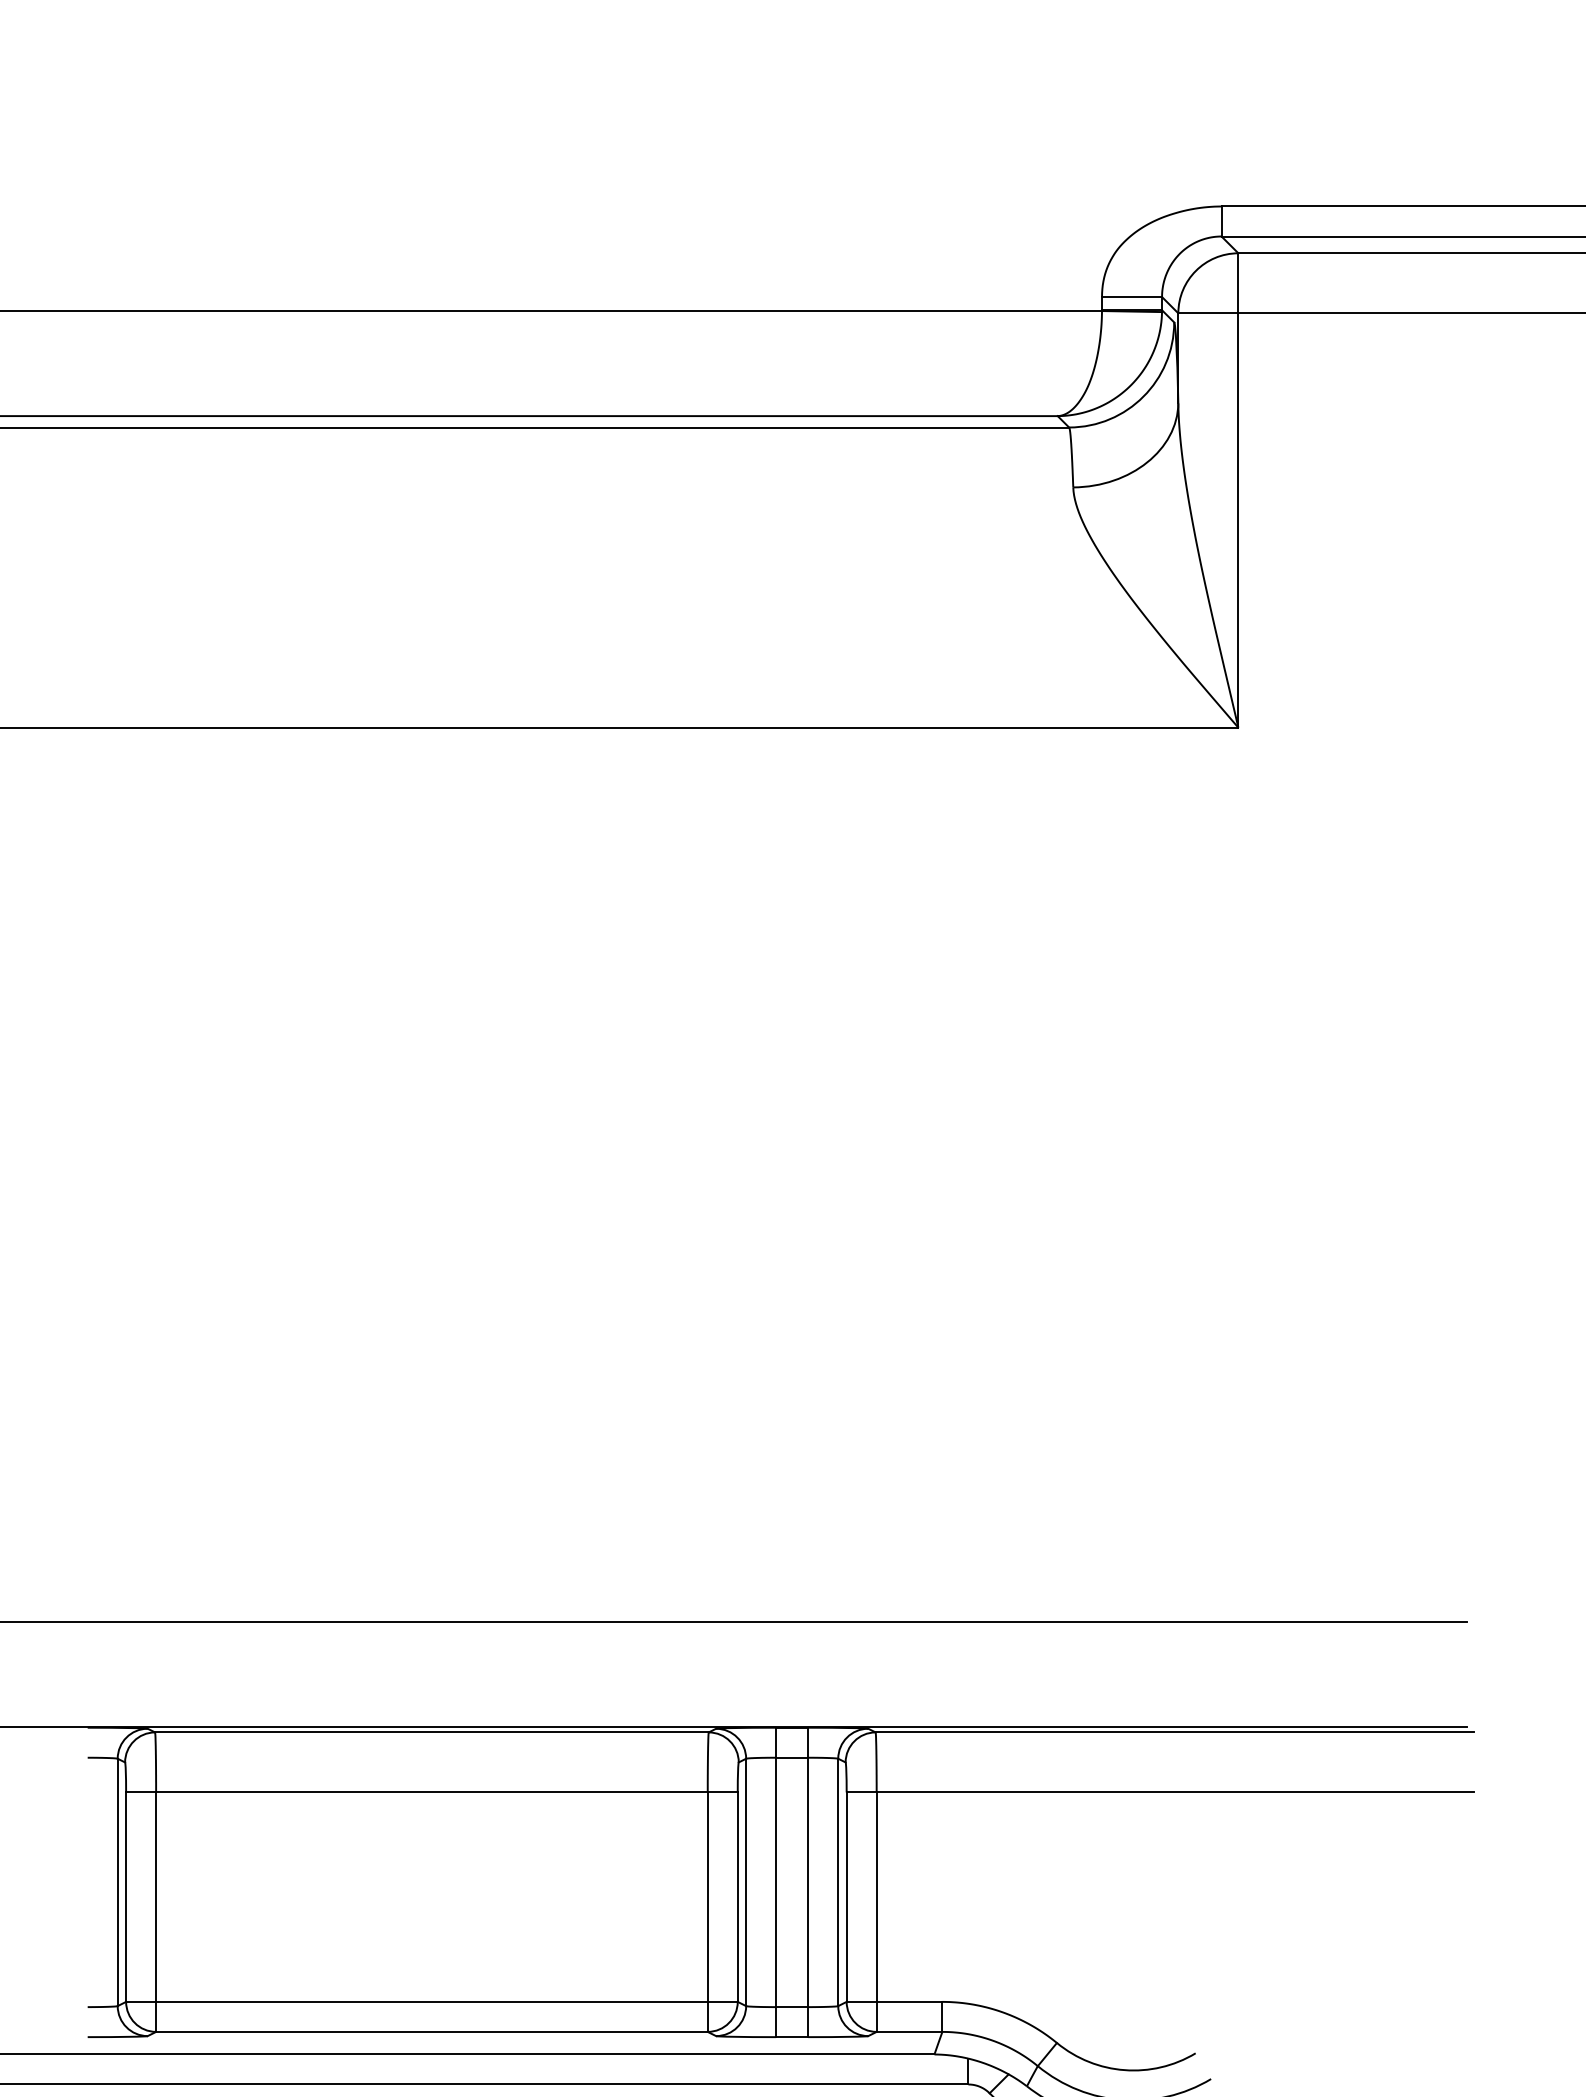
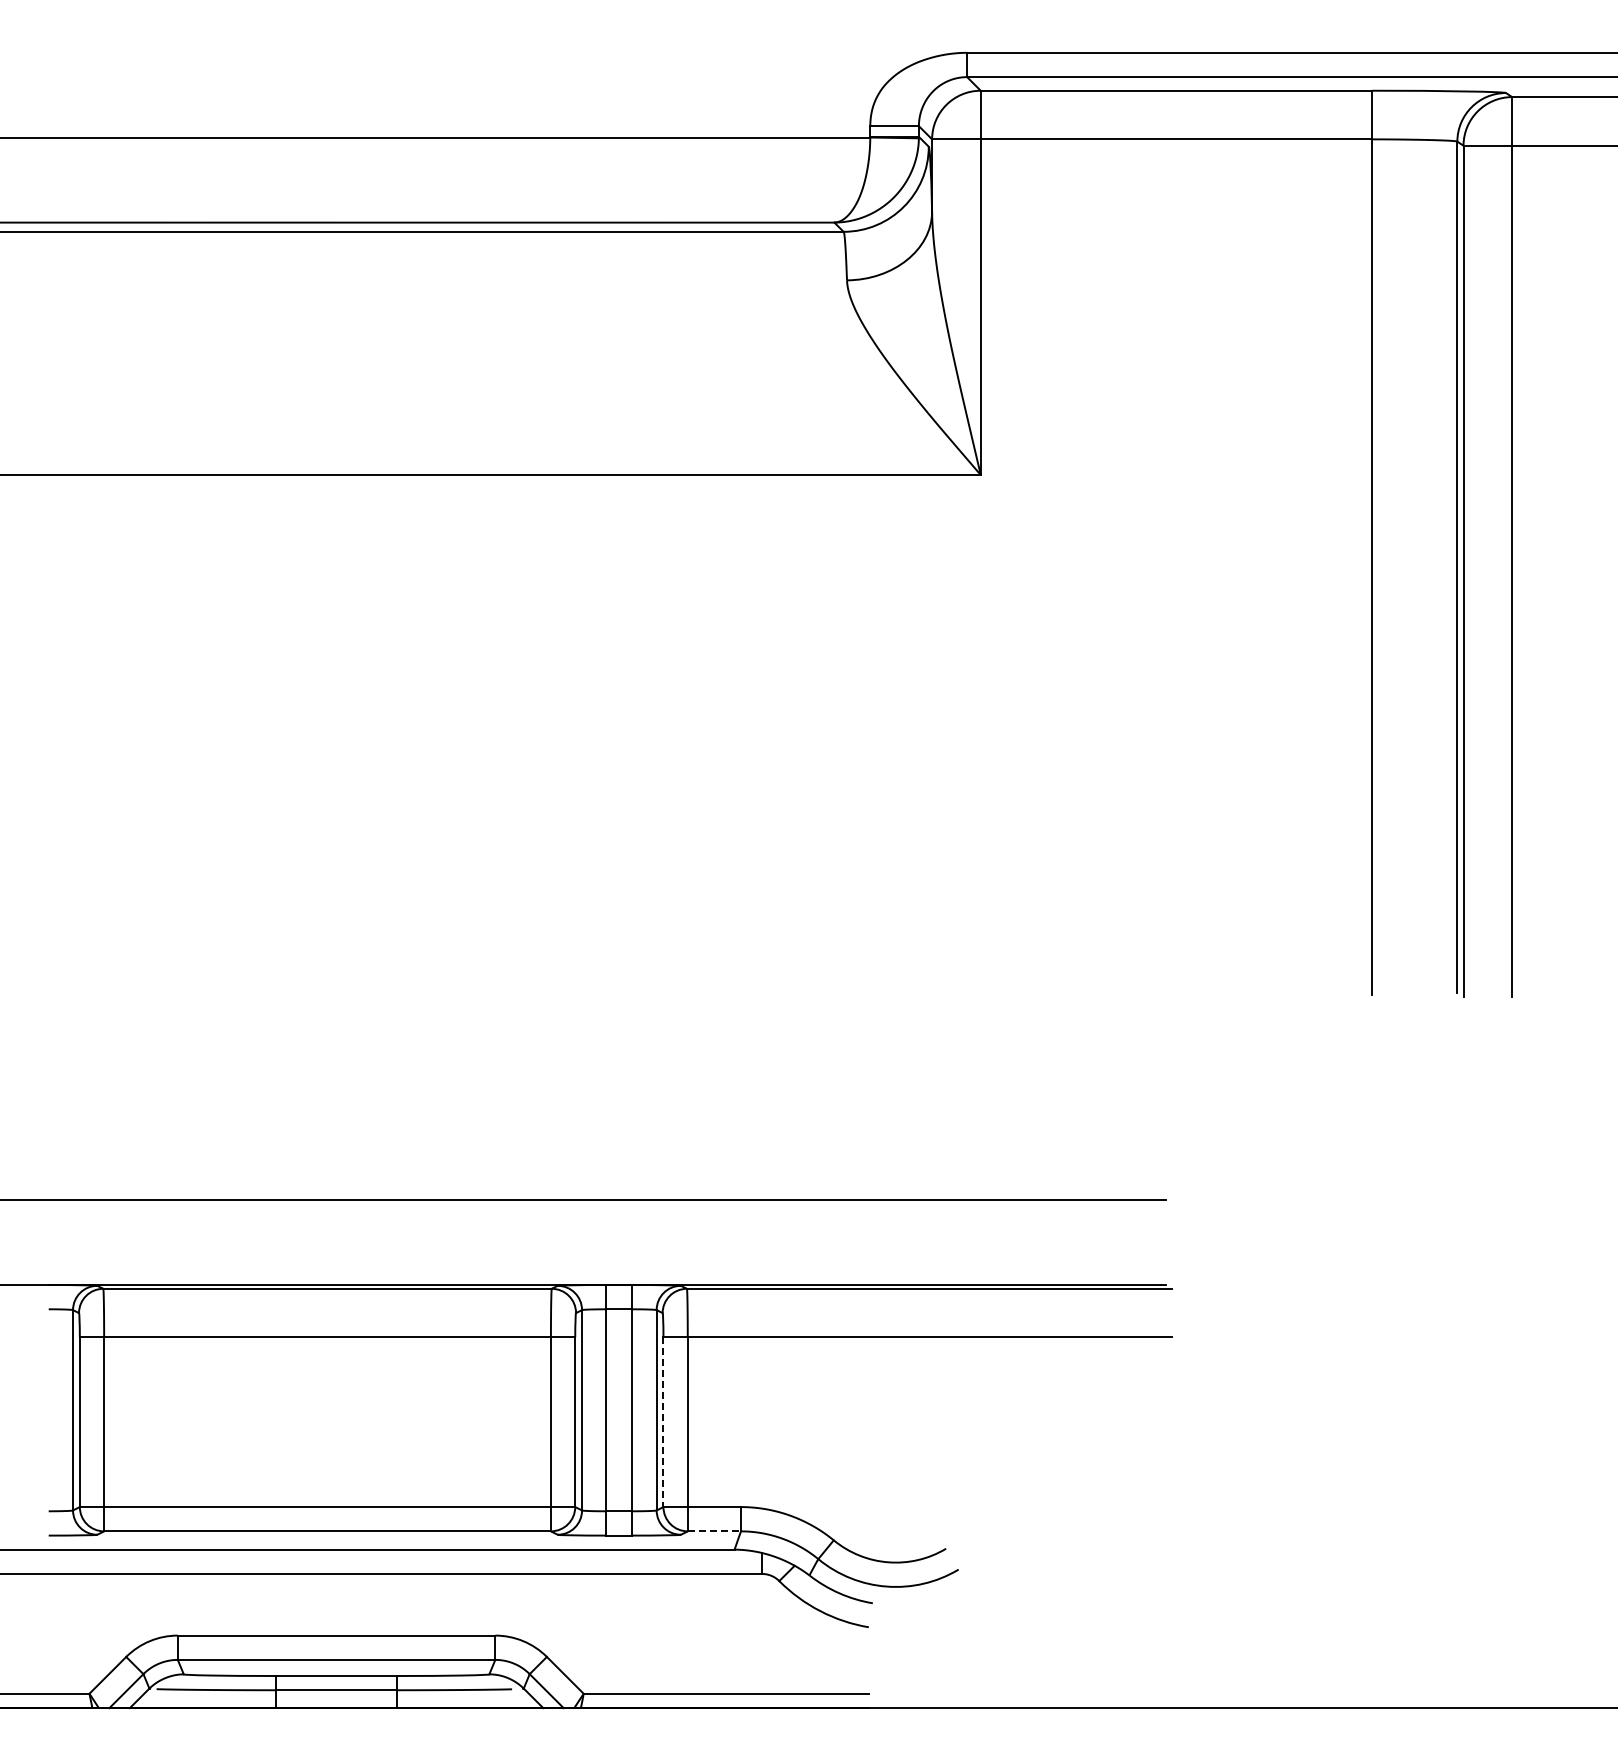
line: (846, 1897) -> (663, 1422), solid -> dashed
line: (909, 2032) -> (714, 1531), solid -> dashed

